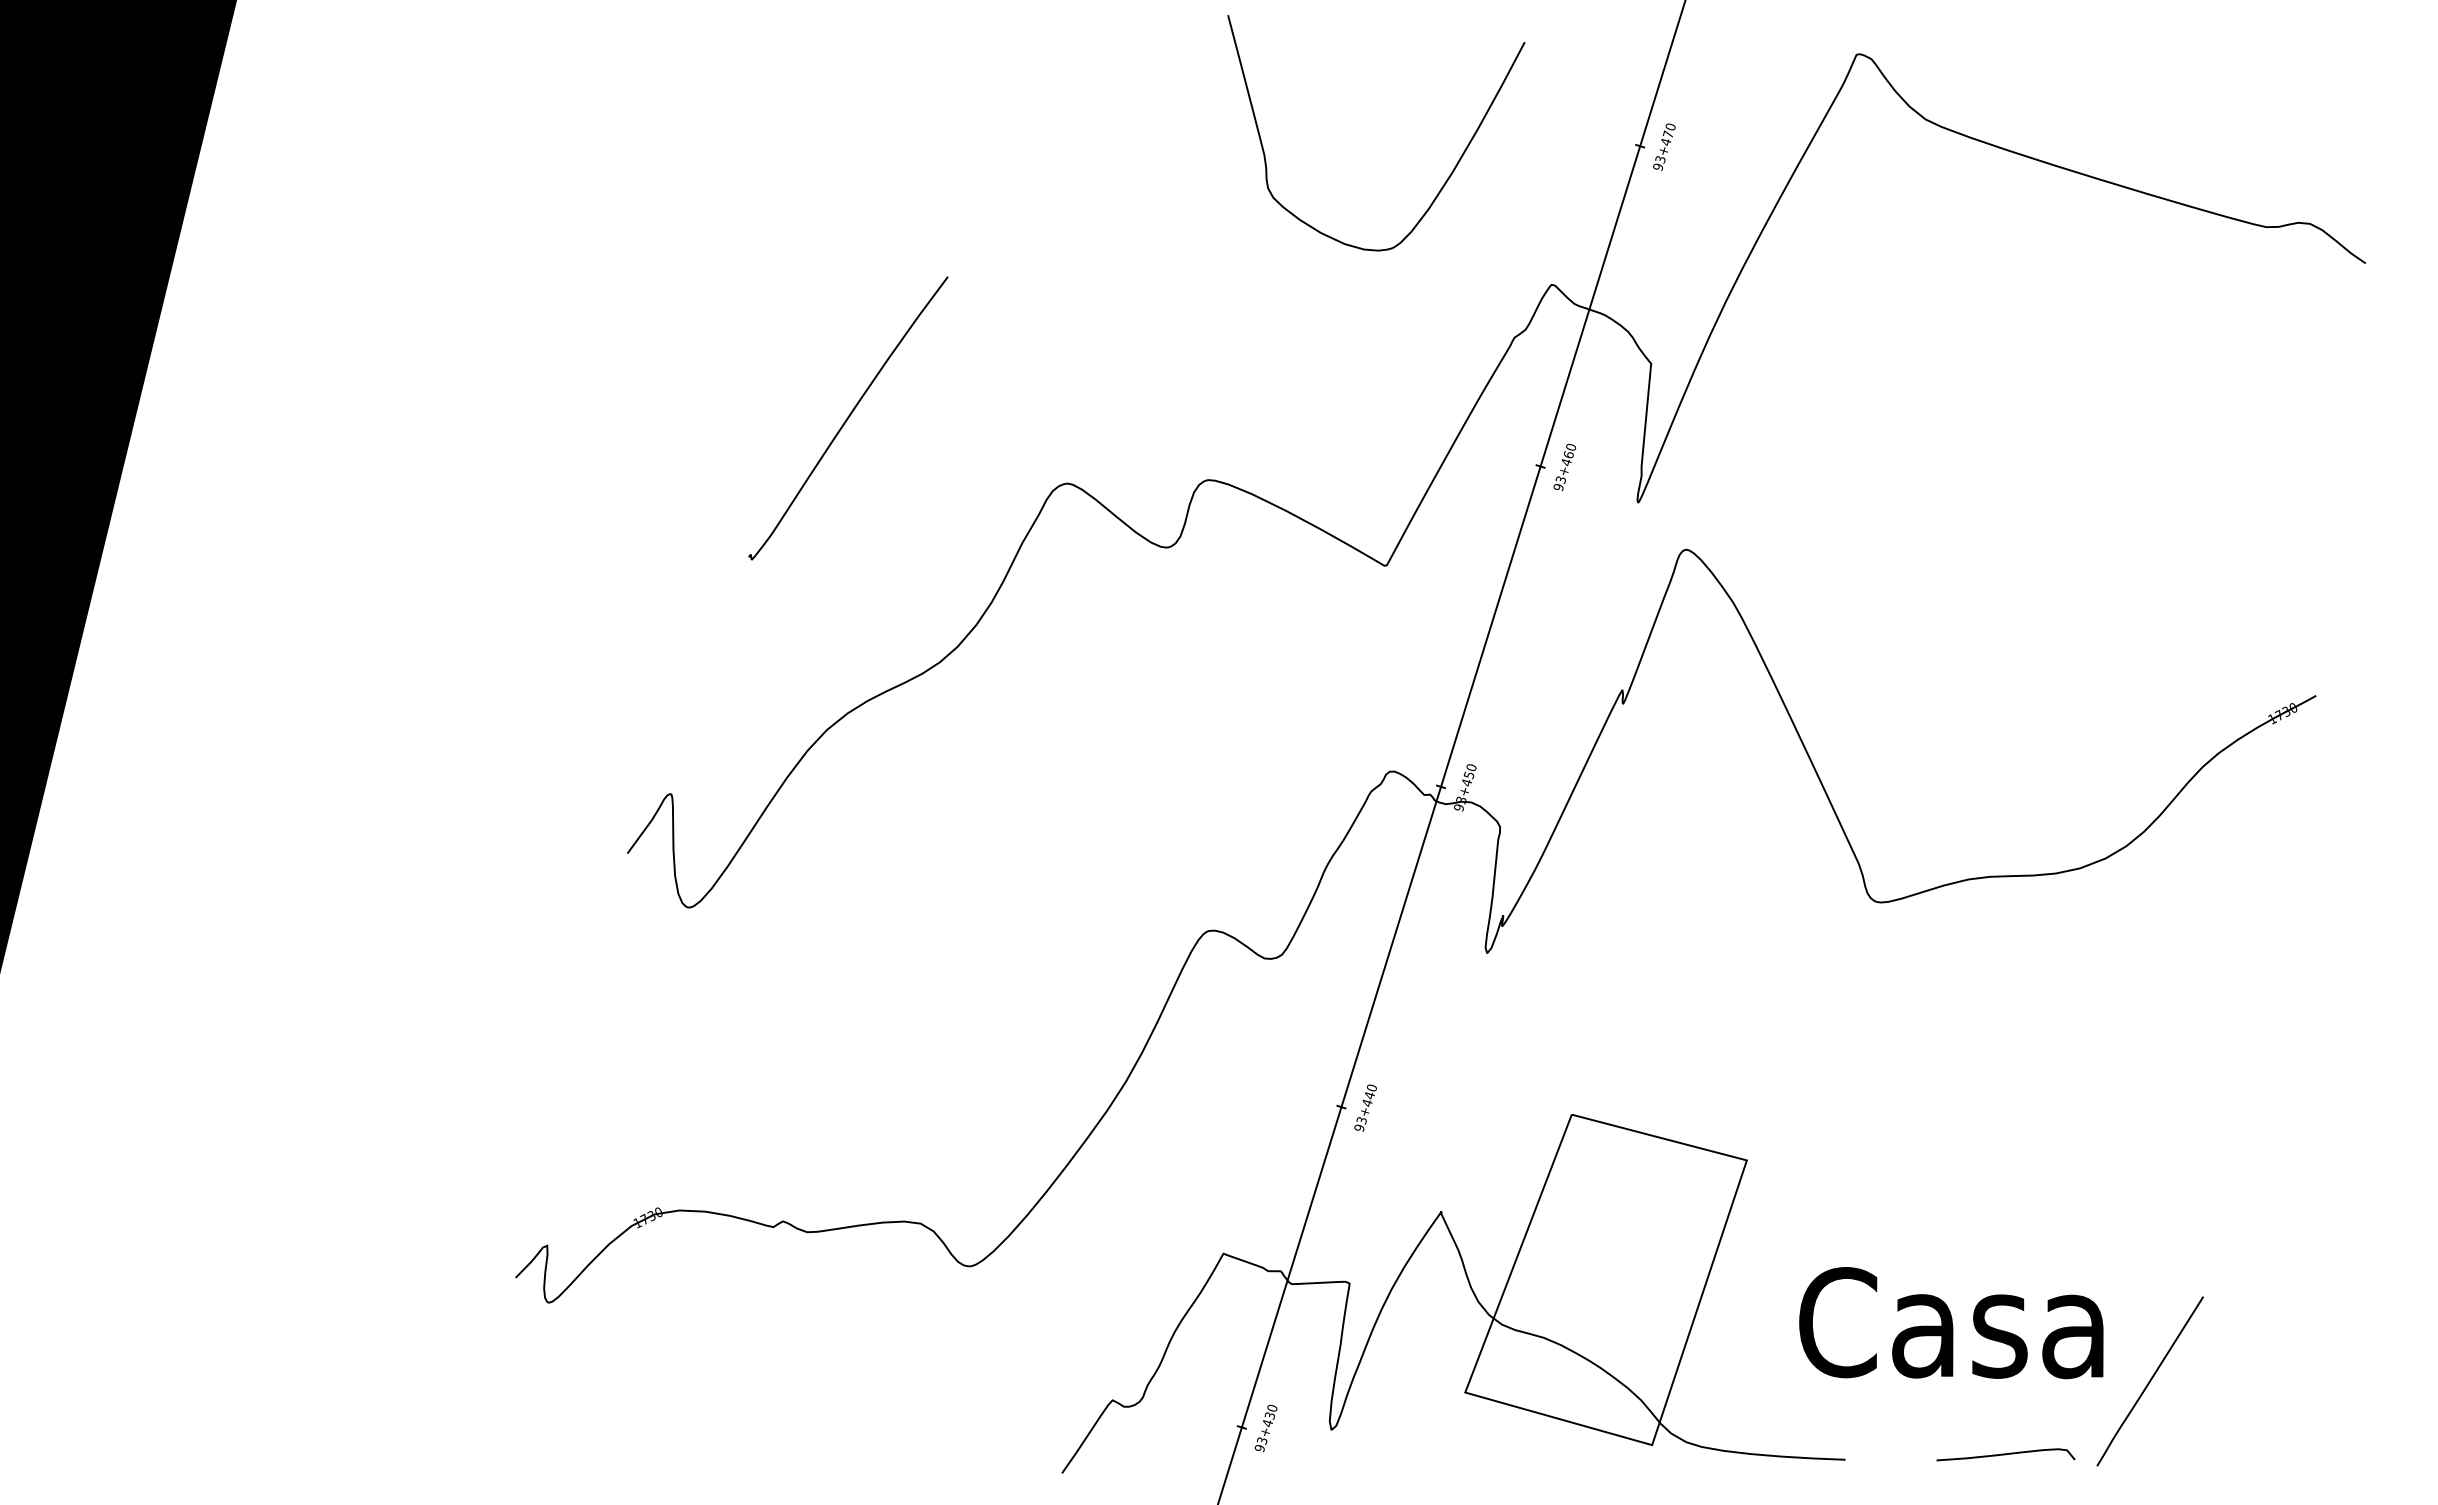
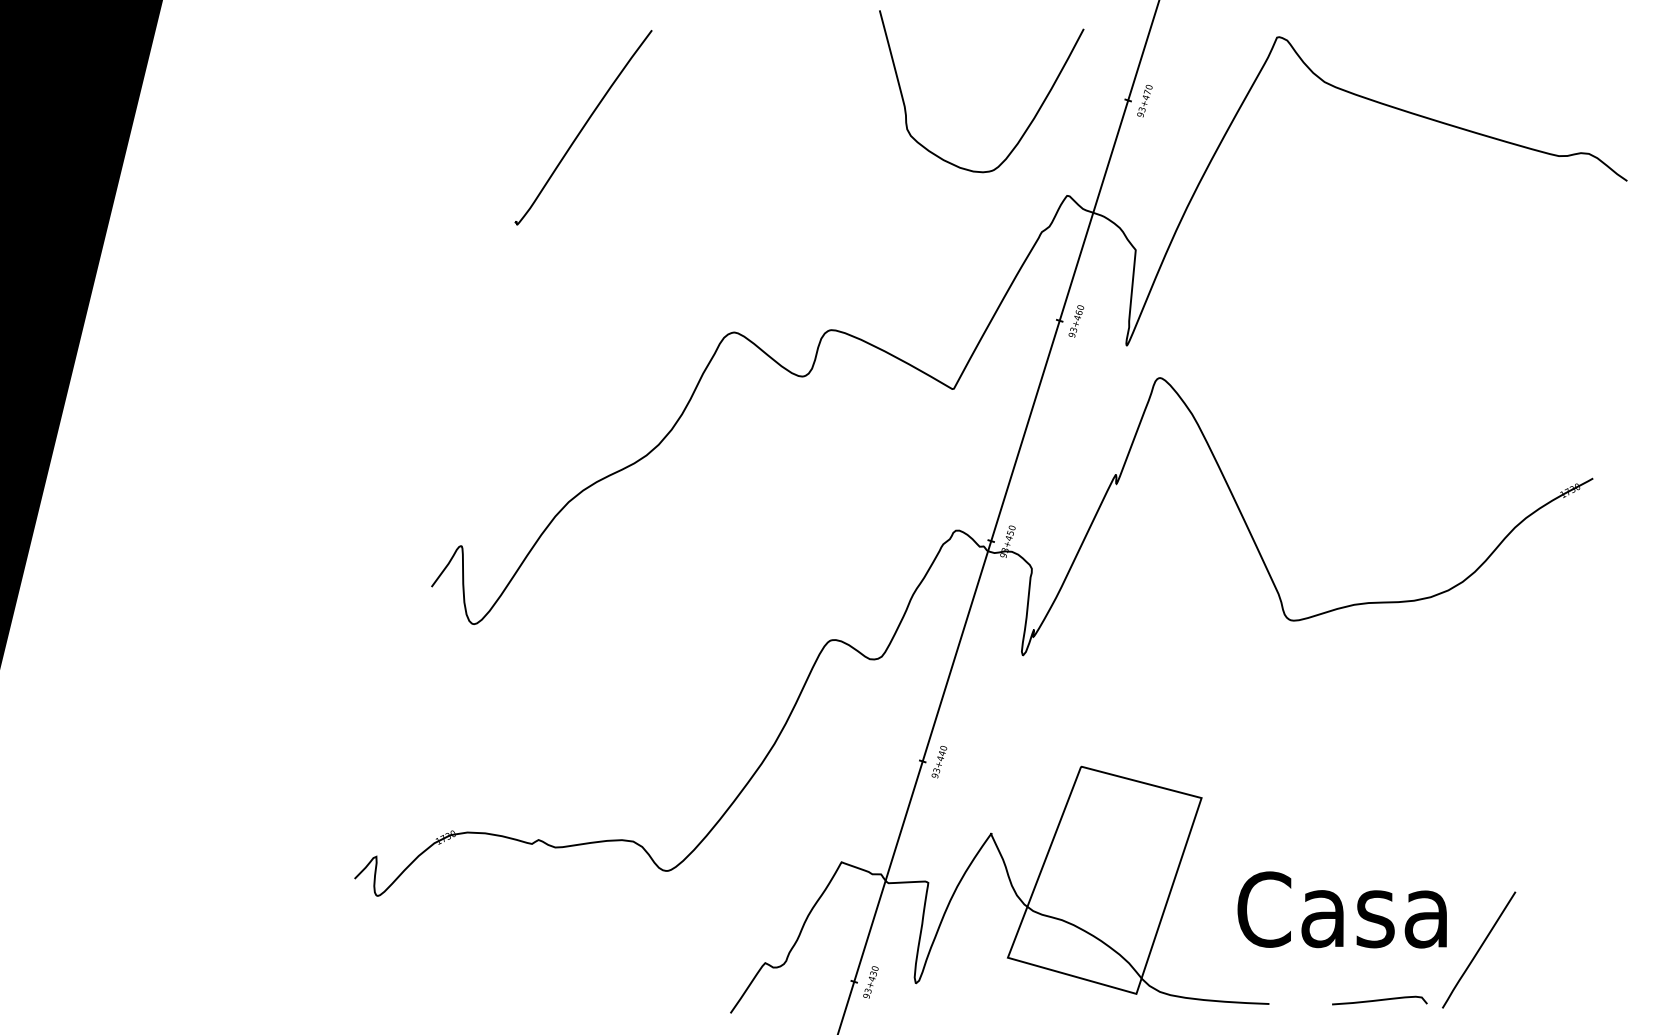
curve: (1445, 179) -> (1029, 123), moved
curve: (848, 418) -> (583, 127), moved

